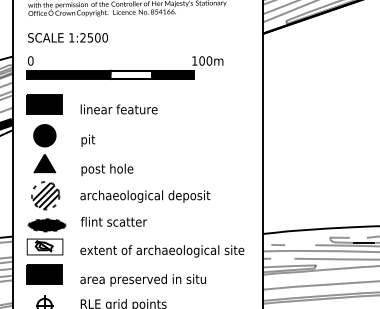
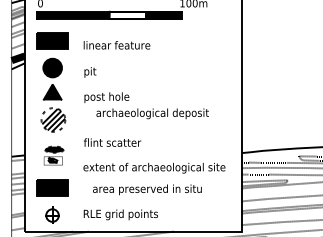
text: (145, 196) -> (152, 113), moved
part: (46, 236) -> (54, 155), size x0.6
text: (142, 280) -> (146, 189), moved

